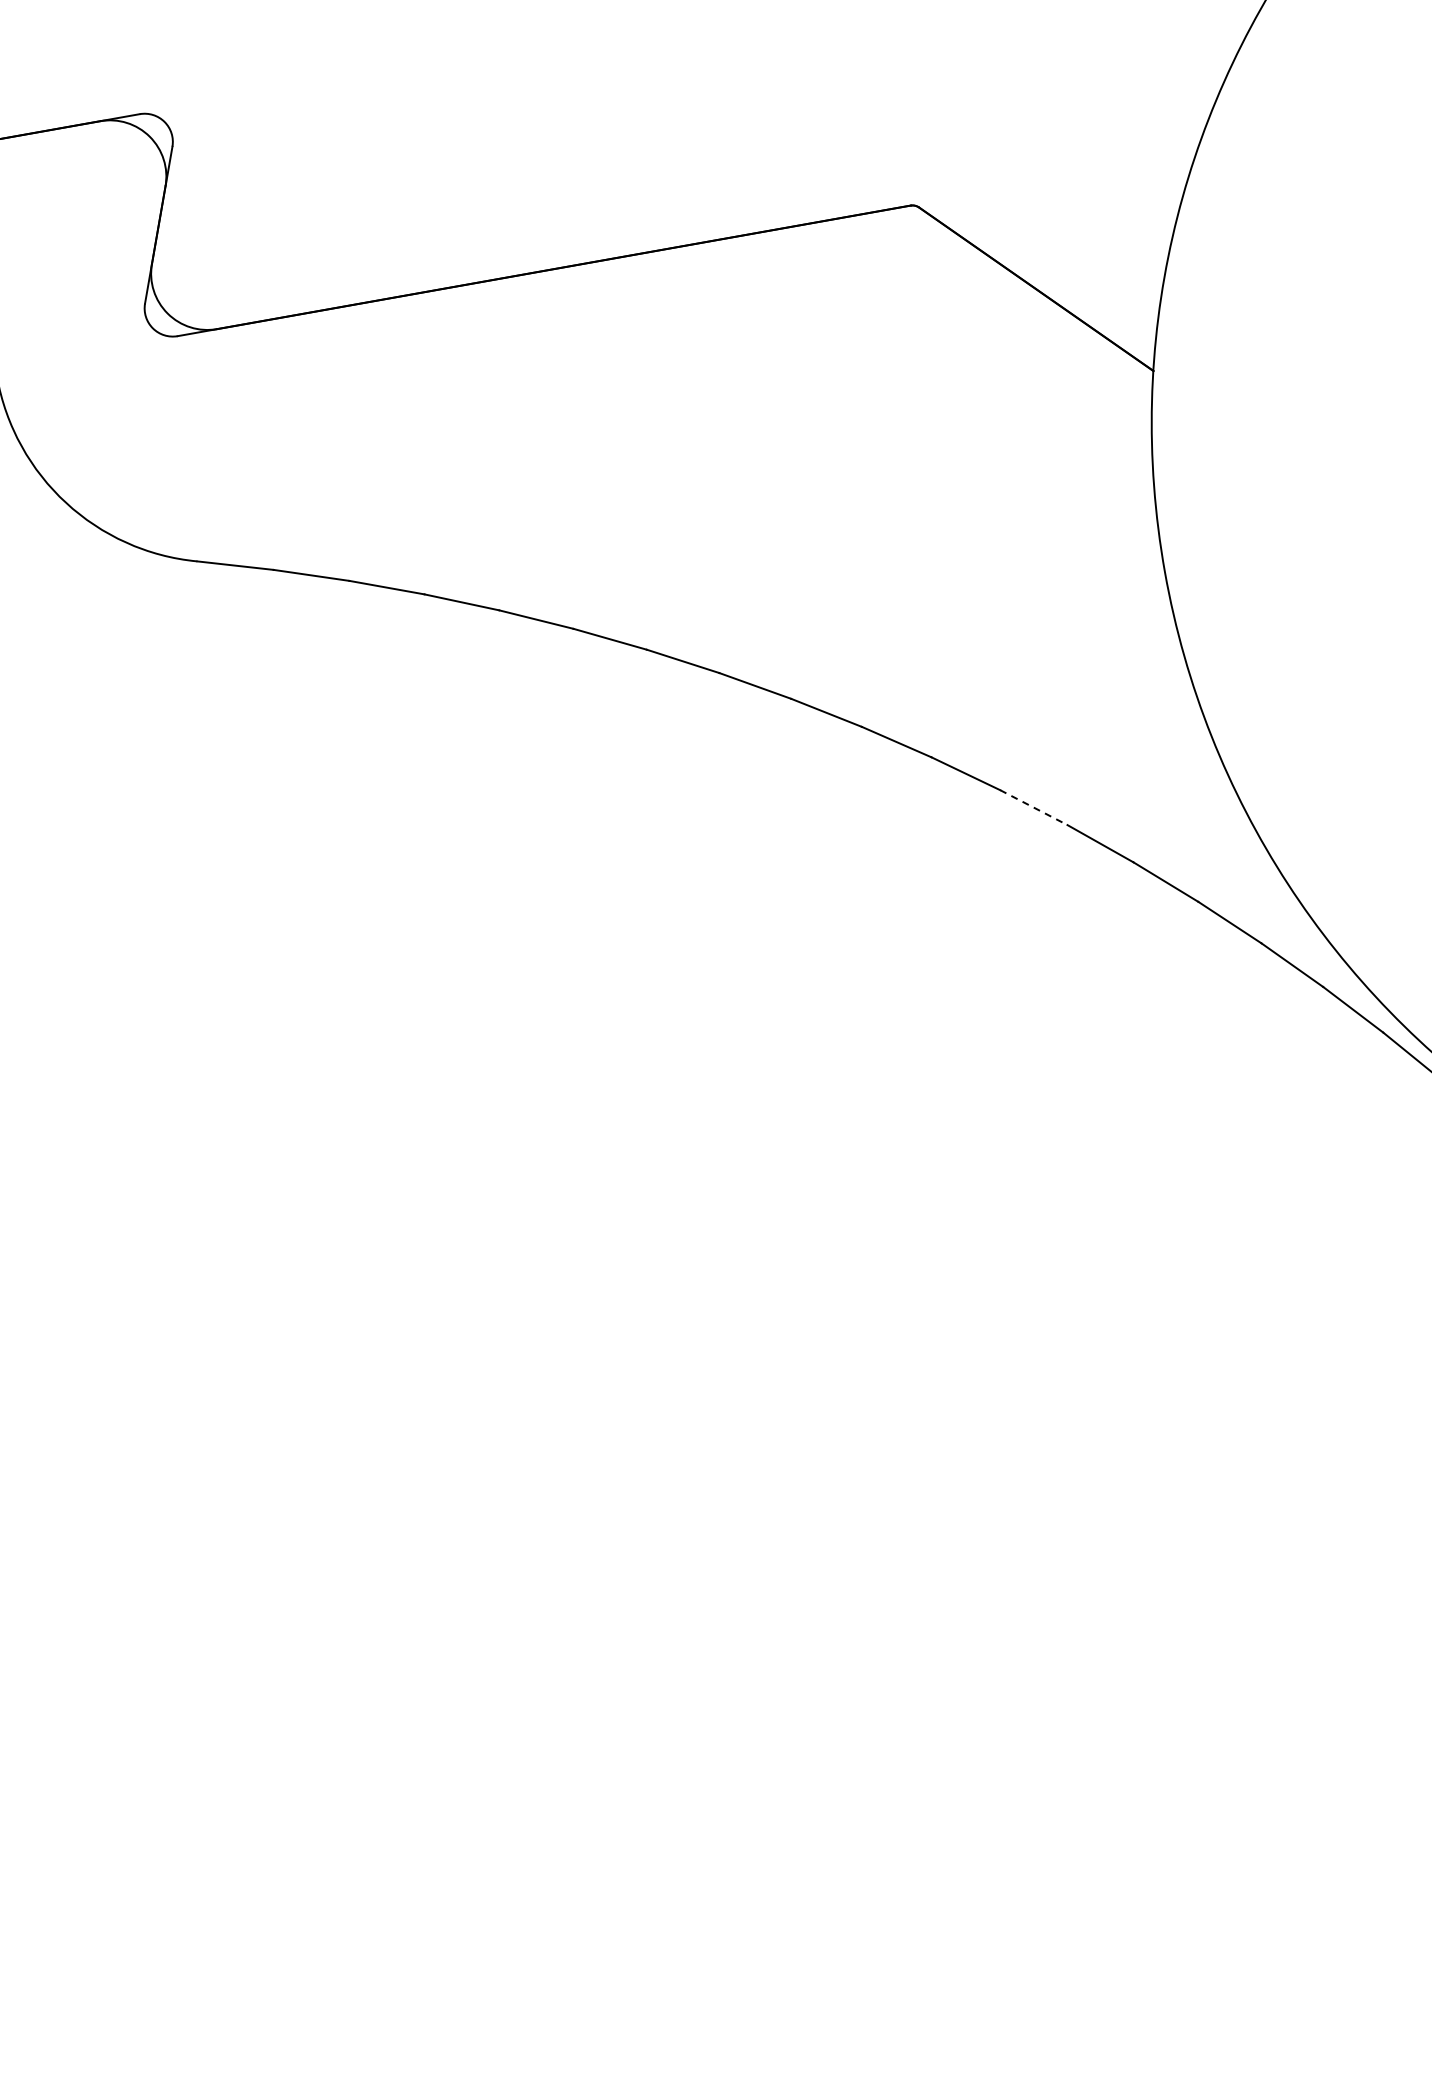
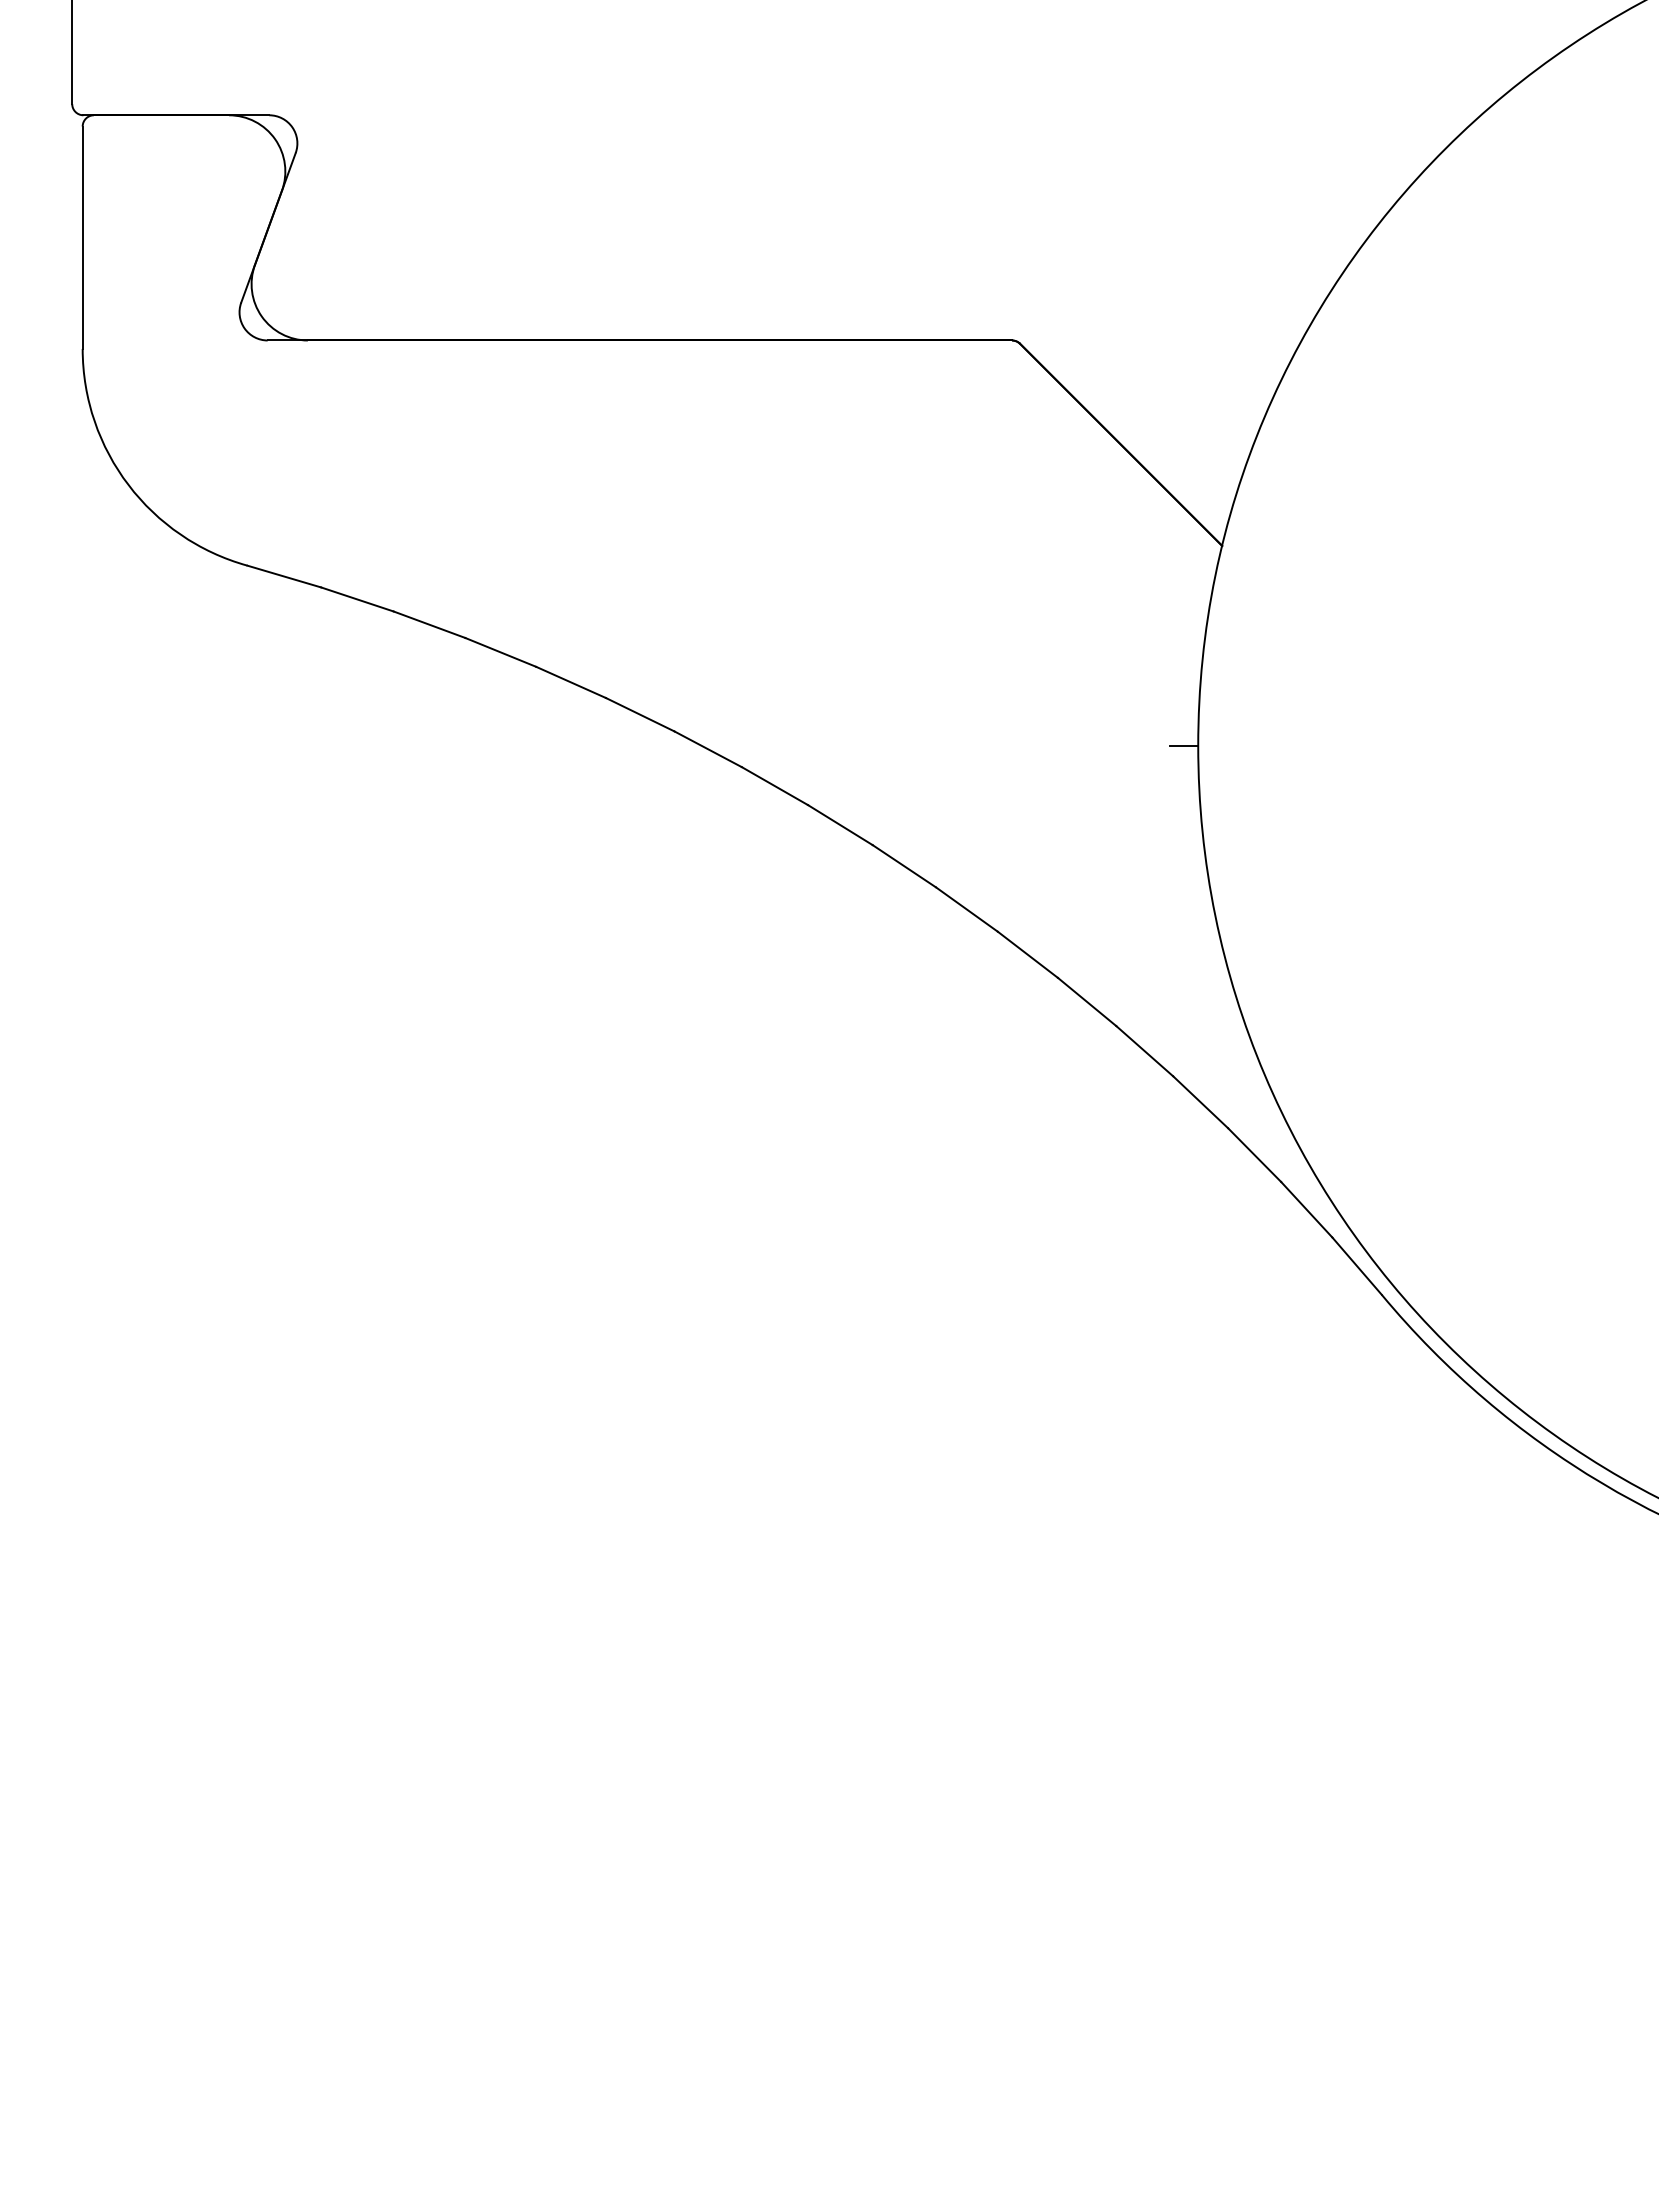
line: (1151, 574) -> (1184, 745), added
line: (1033, 807) -> (1027, 954), dashed -> solid

